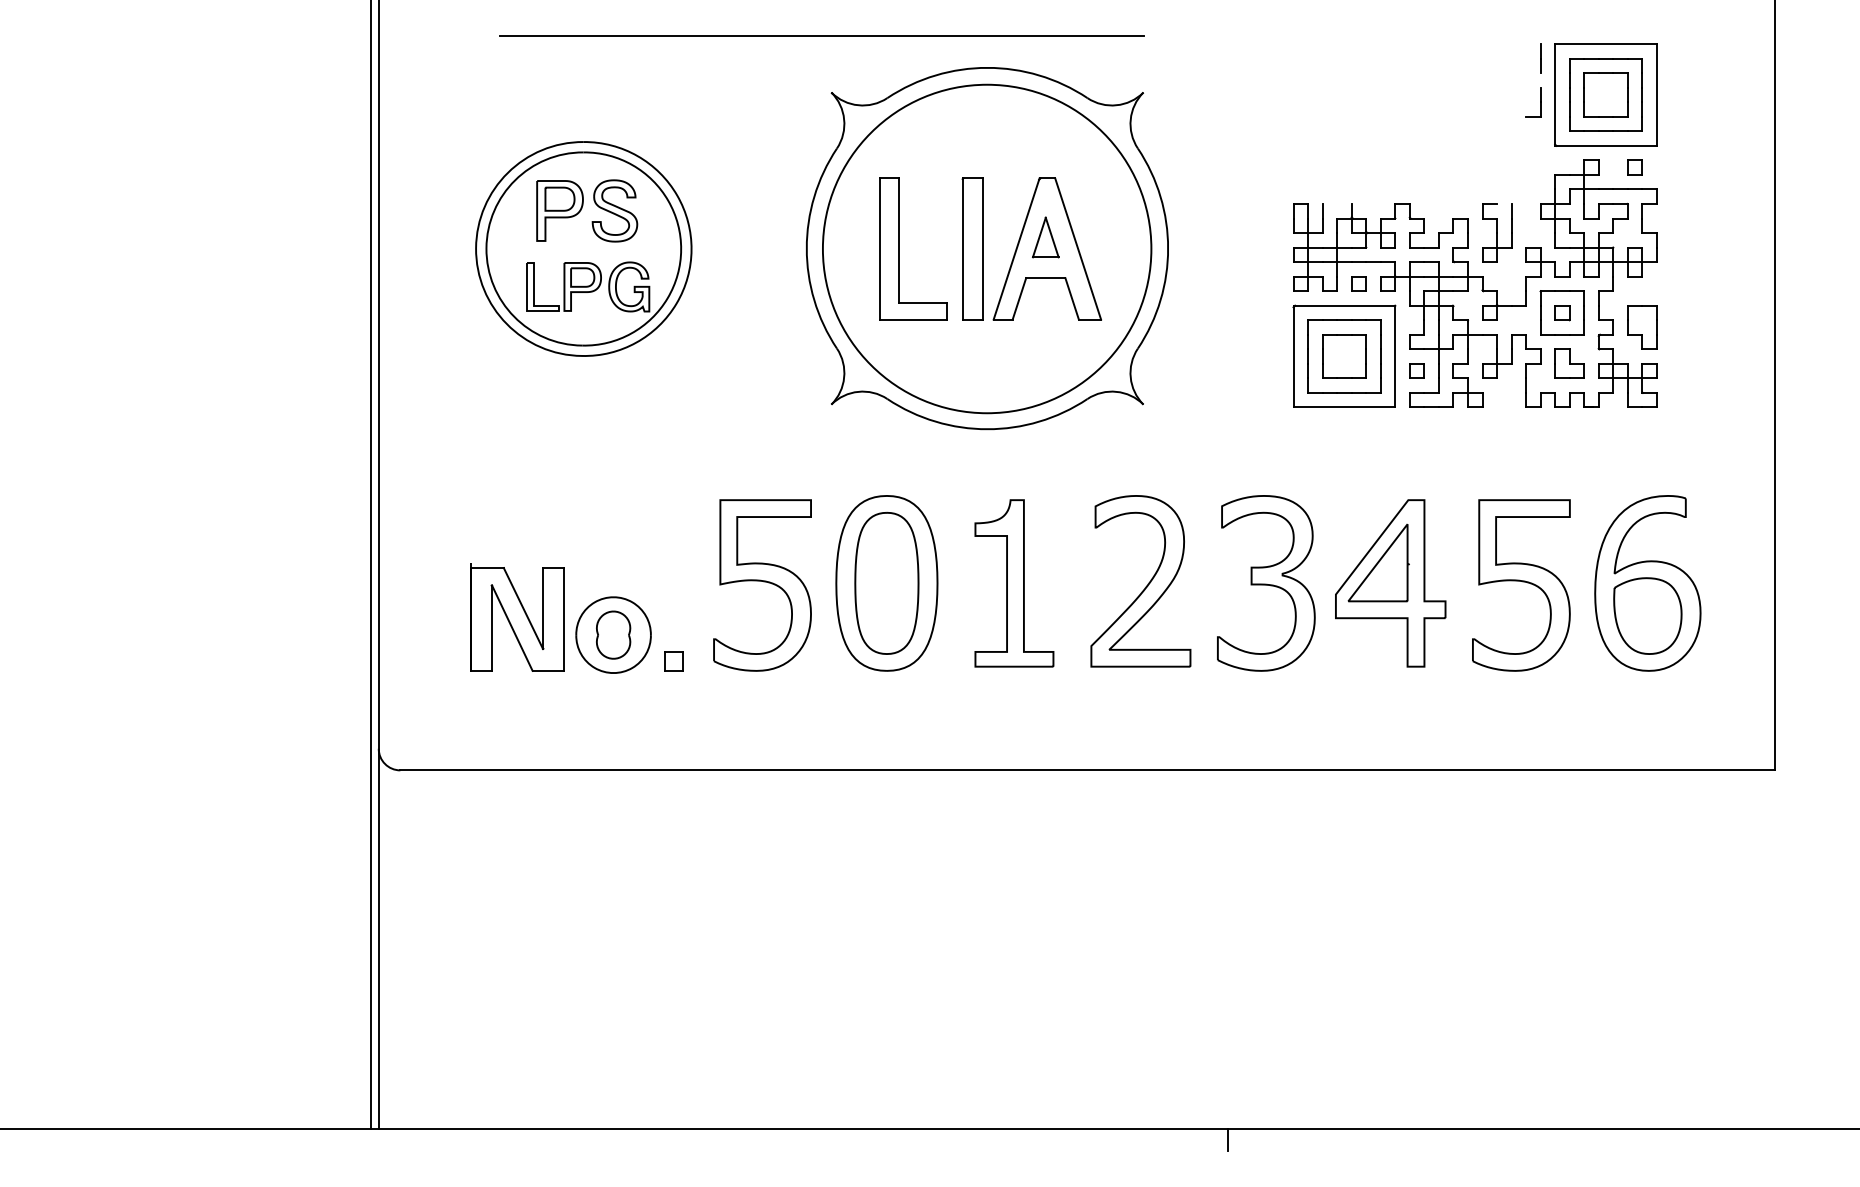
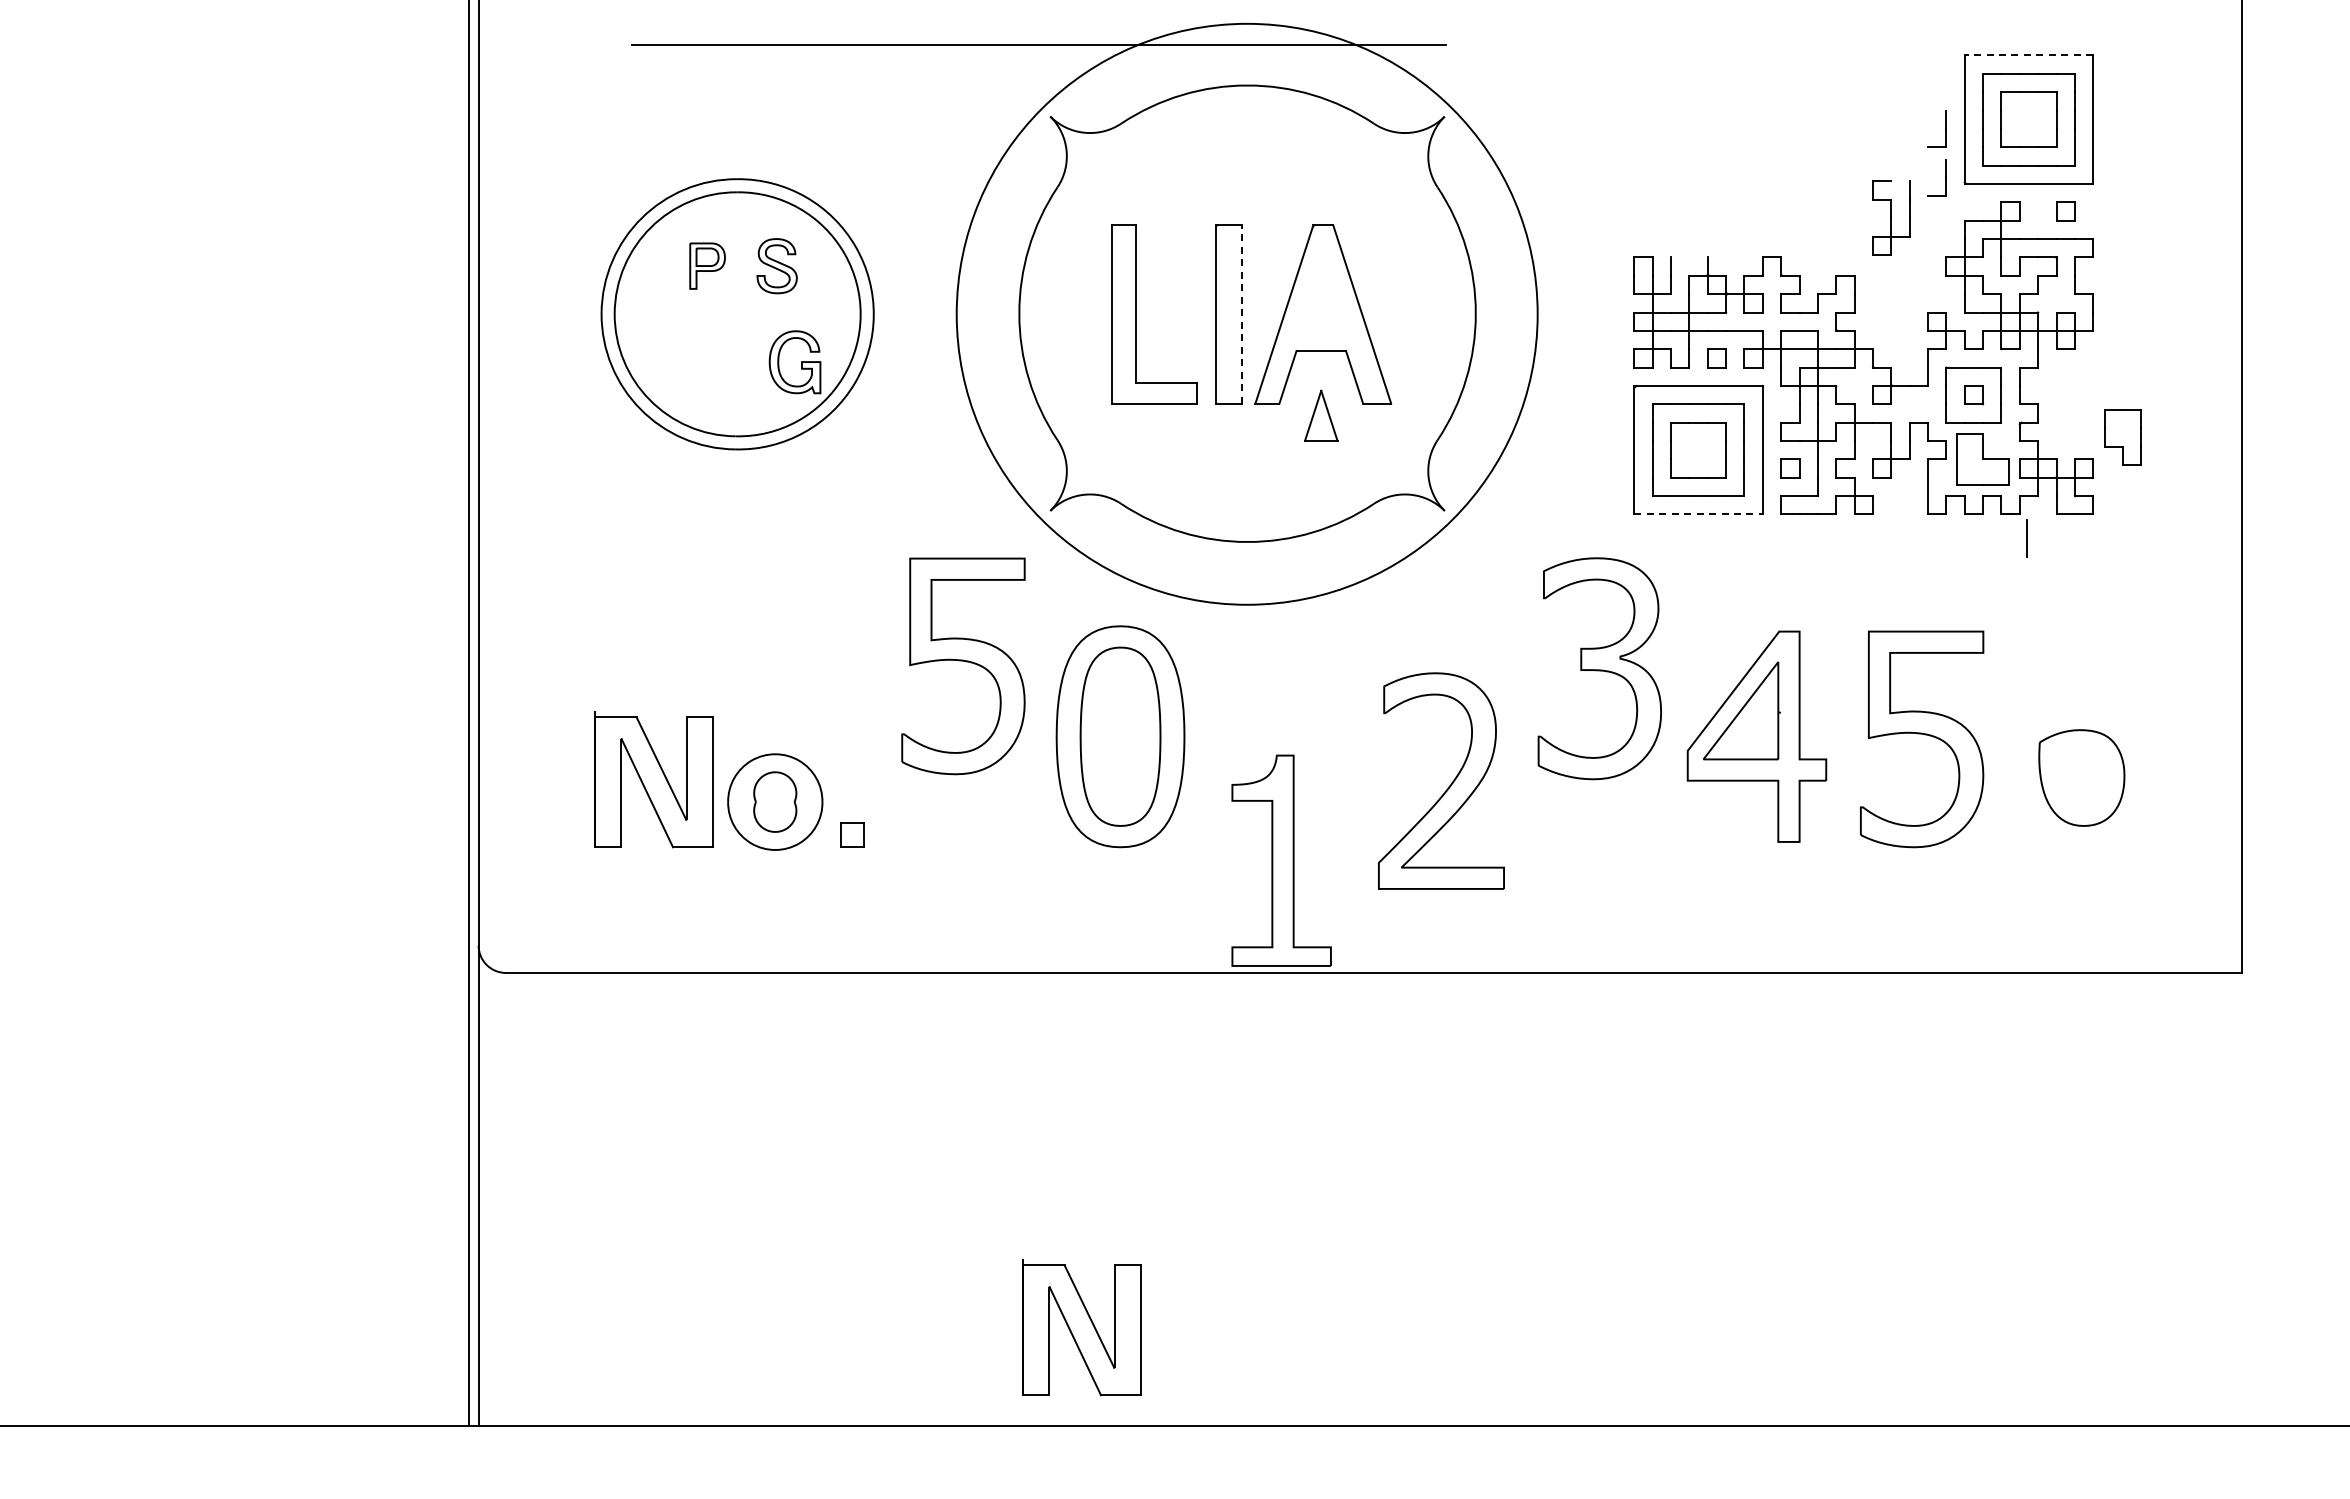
line: (1605, 44) -> (2028, 55), solid -> dashed
line: (1539, 58) -> (2026, 538), moved
part: (1539, 140) -> (1945, 177), added
part: (559, 210) -> (707, 265), size x0.6
part: (615, 210) -> (777, 265), size x0.7
part: (1497, 232) -> (1891, 217), moved
part: (1045, 237) -> (1321, 415), moved
line: (982, 248) -> (1241, 313), solid -> dashed
circle: (986, 248) -> (1246, 313), size x1.4
part: (563, 287) -> (712, 362), removed
part: (1642, 327) -> (2122, 437), moved
part: (1569, 363) -> (1982, 459), size x1.4
line: (1345, 407) -> (1699, 514), solid -> dashed
curve: (1646, 562) -> (2079, 710), removed
curve: (762, 581) -> (963, 661), moved
curve: (1007, 583) -> (1273, 860), moved
curve: (1266, 584) -> (1599, 669), moved
curve: (1146, 585) -> (1448, 786), moved
part: (855, 1051) -> (1081, 1327), added
line: (1228, 1139) -> (1551, 1439), removed

